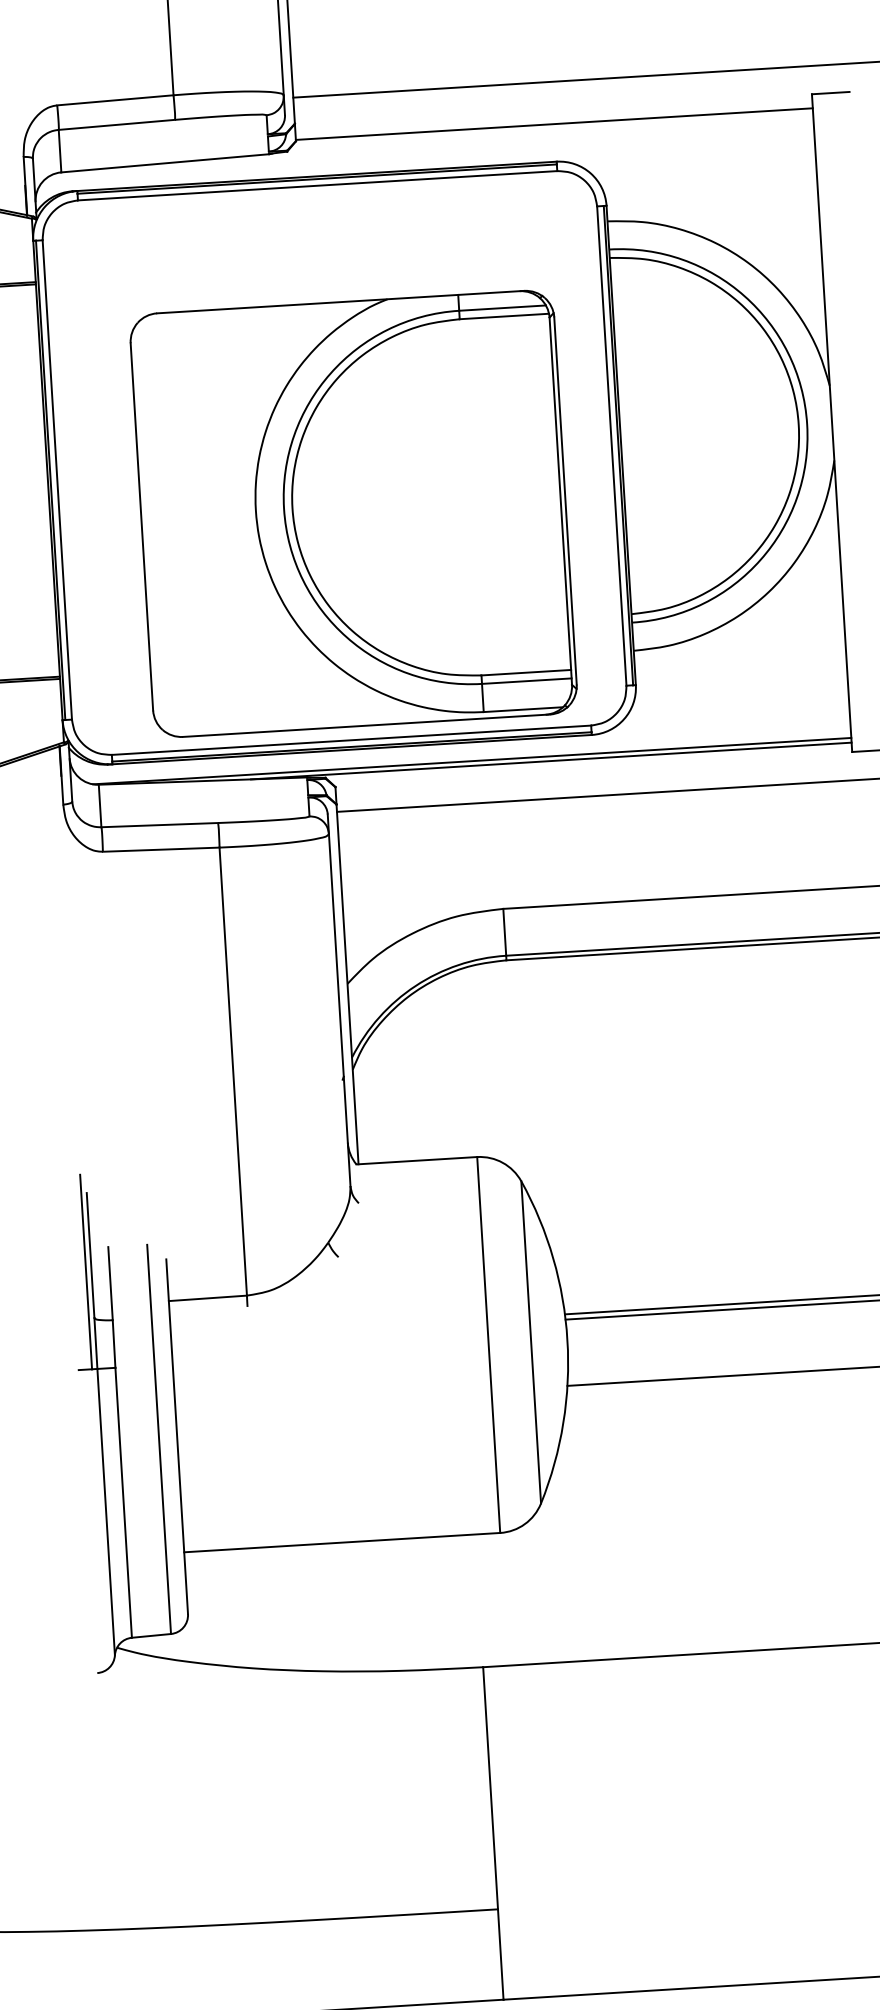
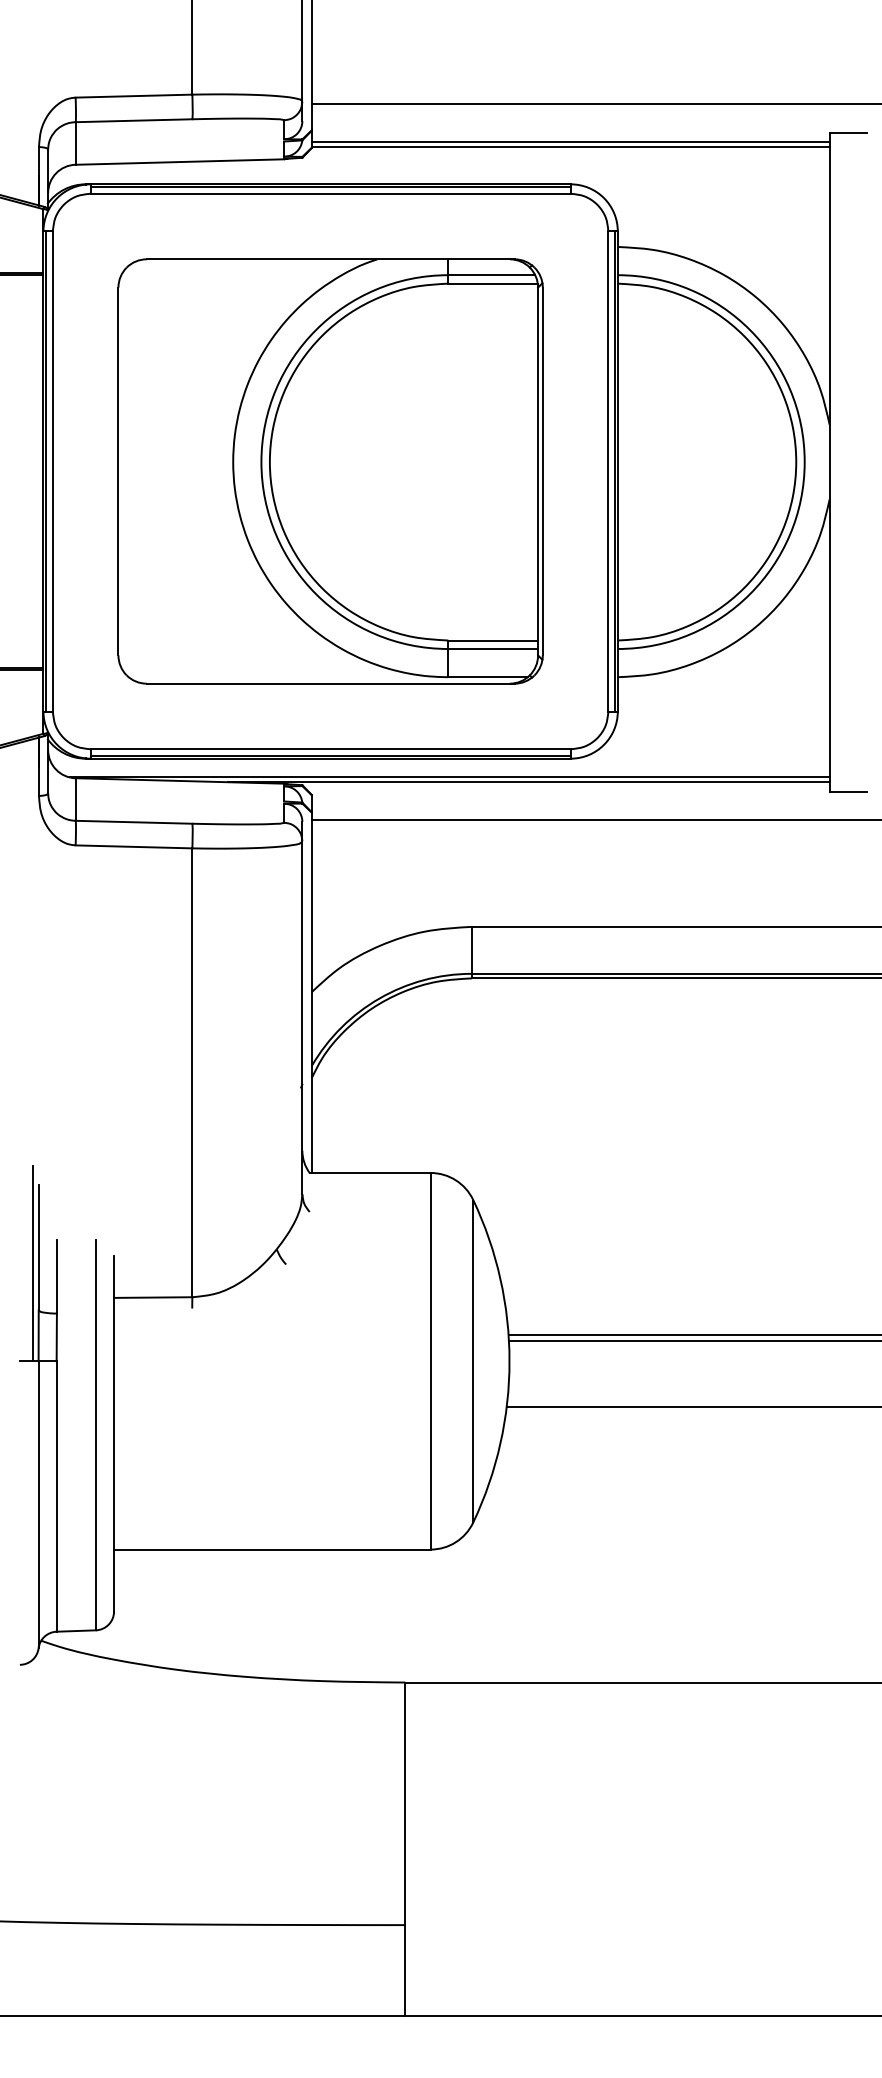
line: (553, 118) -> (570, 141), added
part: (353, 513) -> (330, 471), moved

